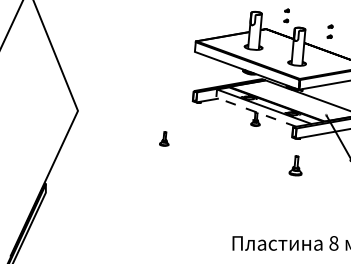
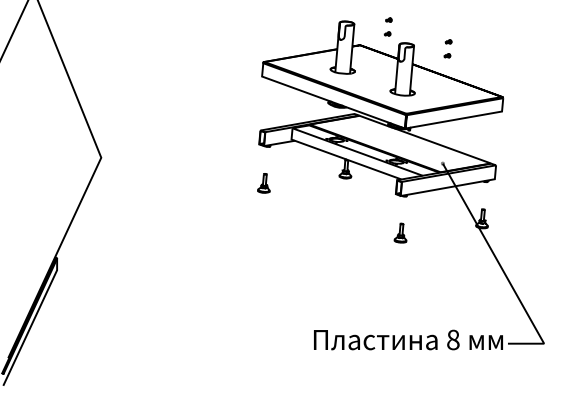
line: (251, 110) -> (340, 157), dashed -> solid
part: (163, 139) -> (263, 183), moved
part: (295, 165) -> (400, 232), size x0.71

